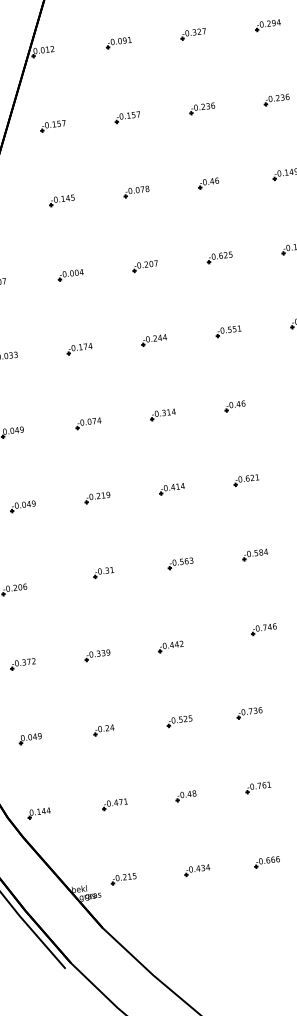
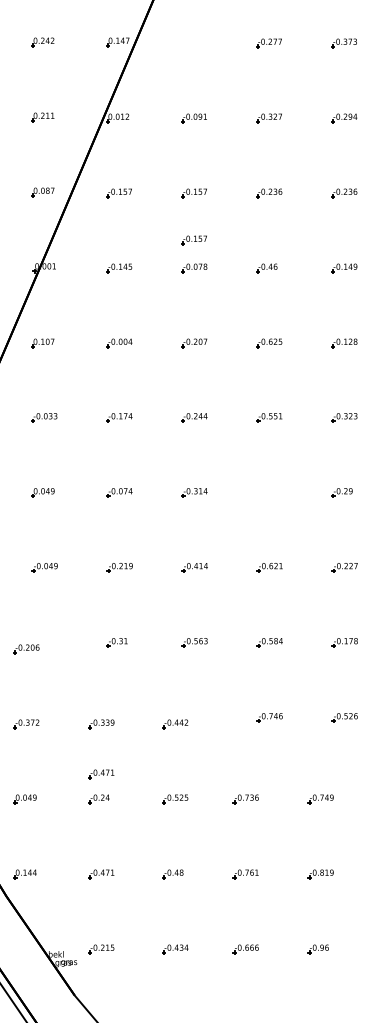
part: (132, 164) -> (193, 240), added
part: (234, 405) -> (266, 492), removed
part: (103, 705) -> (101, 774), added

